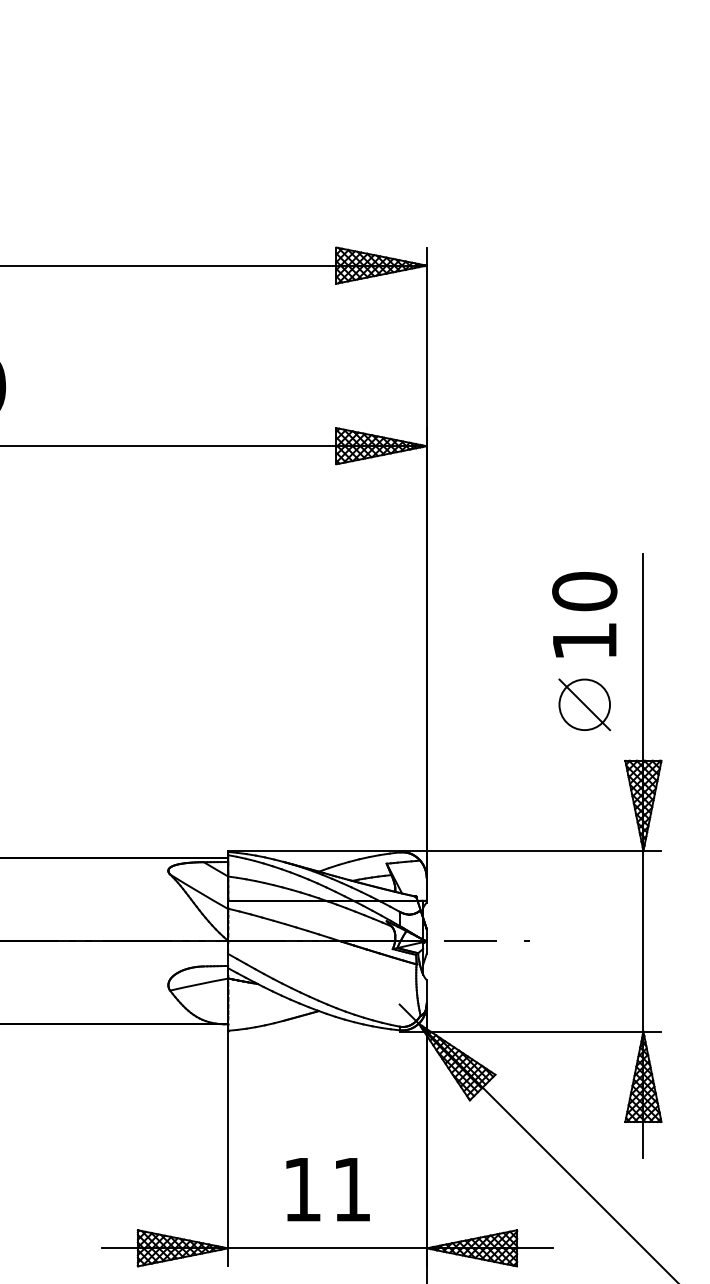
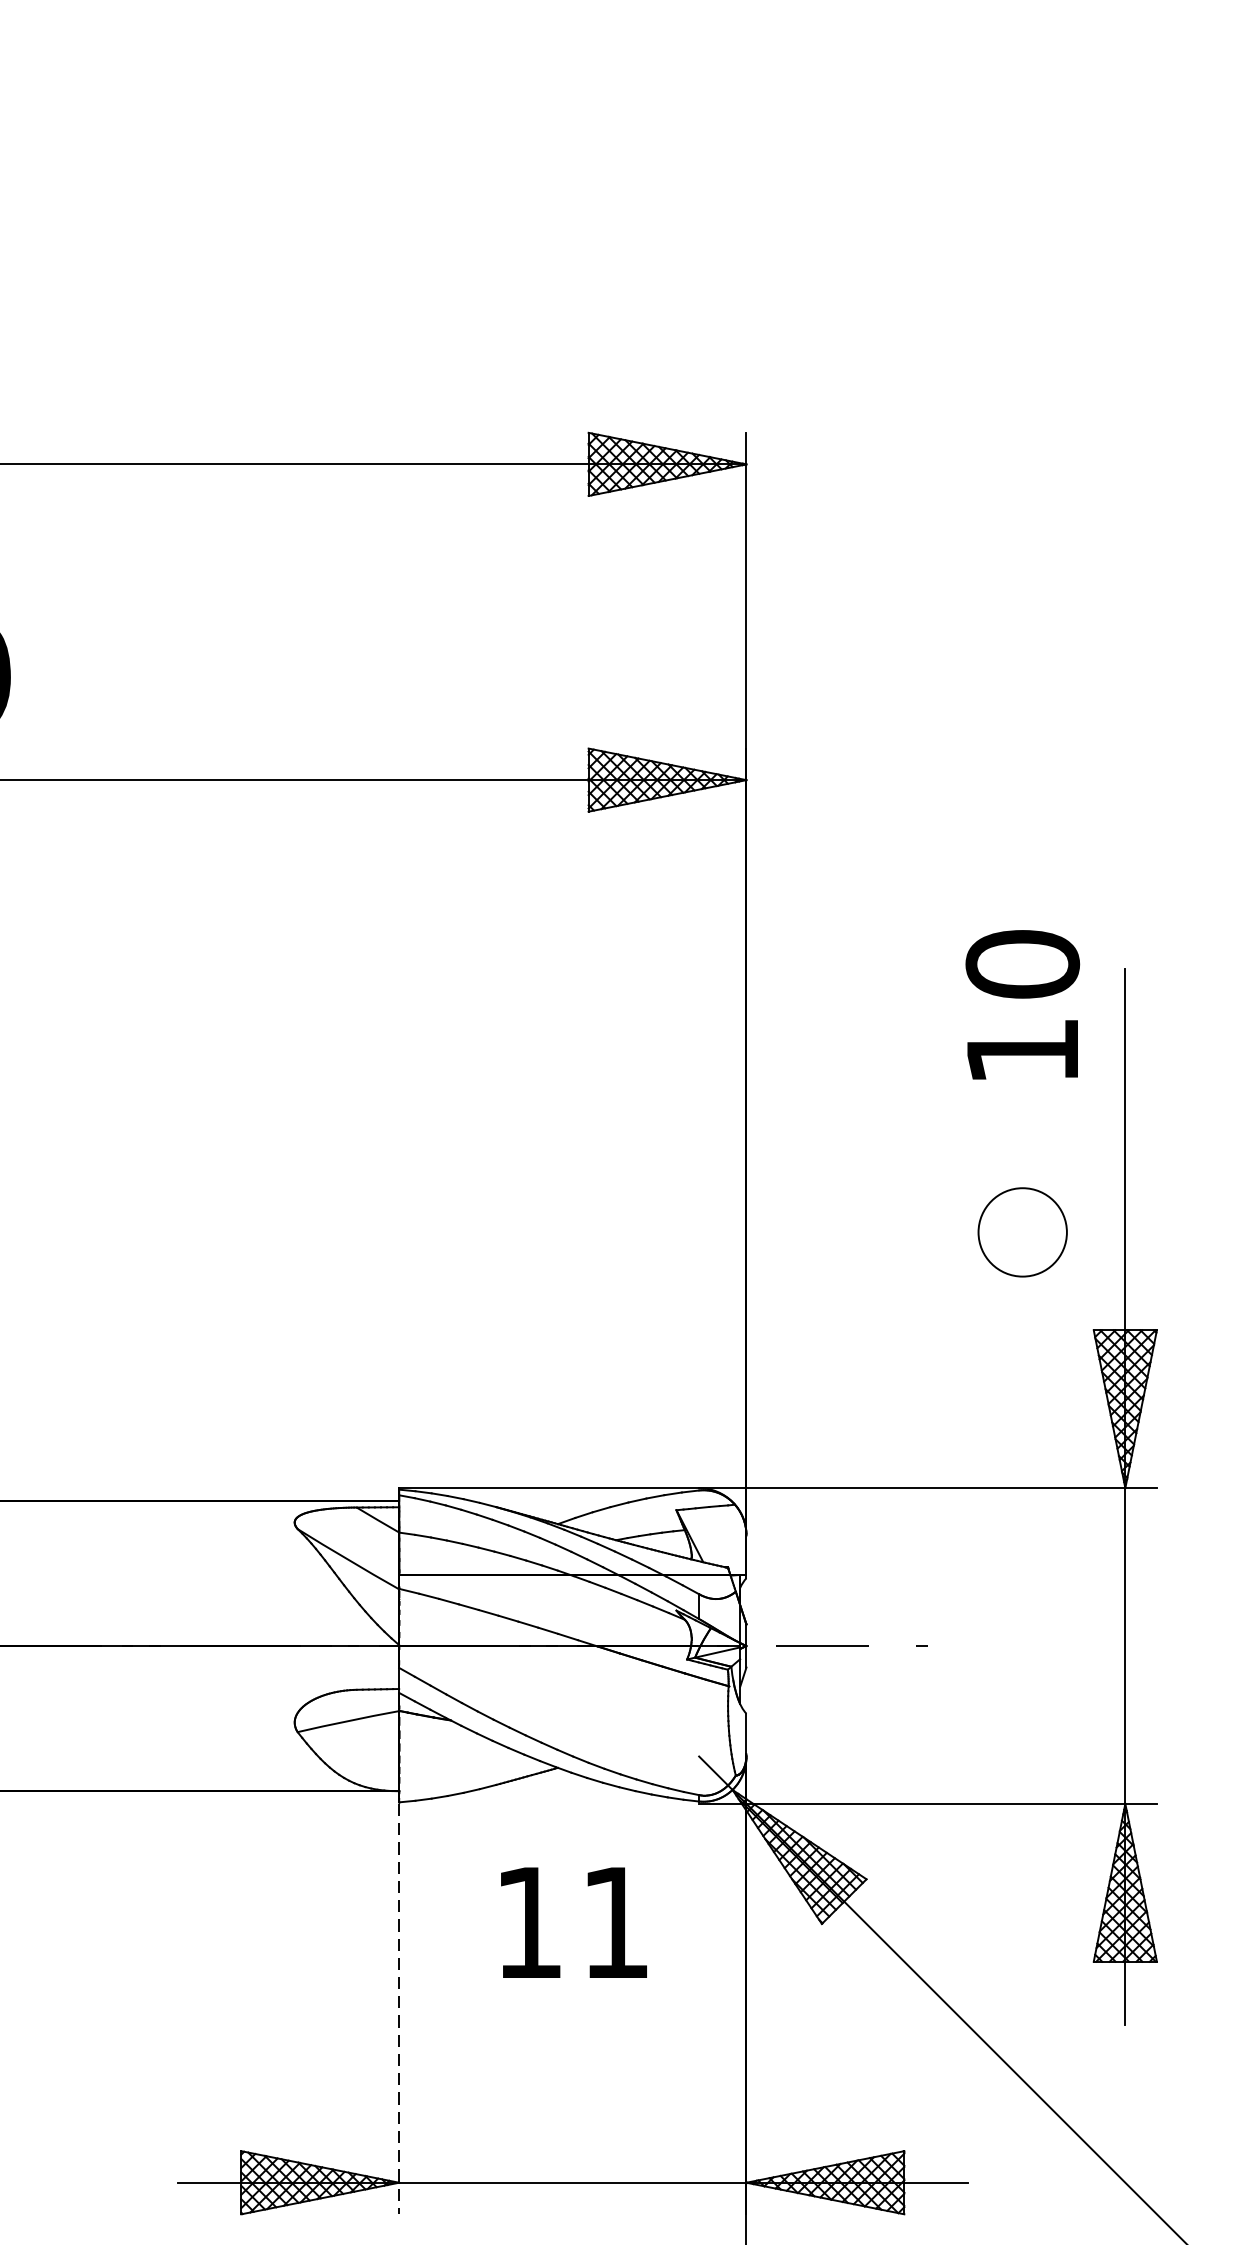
text: (584, 614) -> (1022, 1004), moved
line: (584, 704) -> (1022, 1231), removed
line: (228, 1149) -> (399, 2009), solid -> dashed
text: (327, 1189) -> (572, 1922), moved

